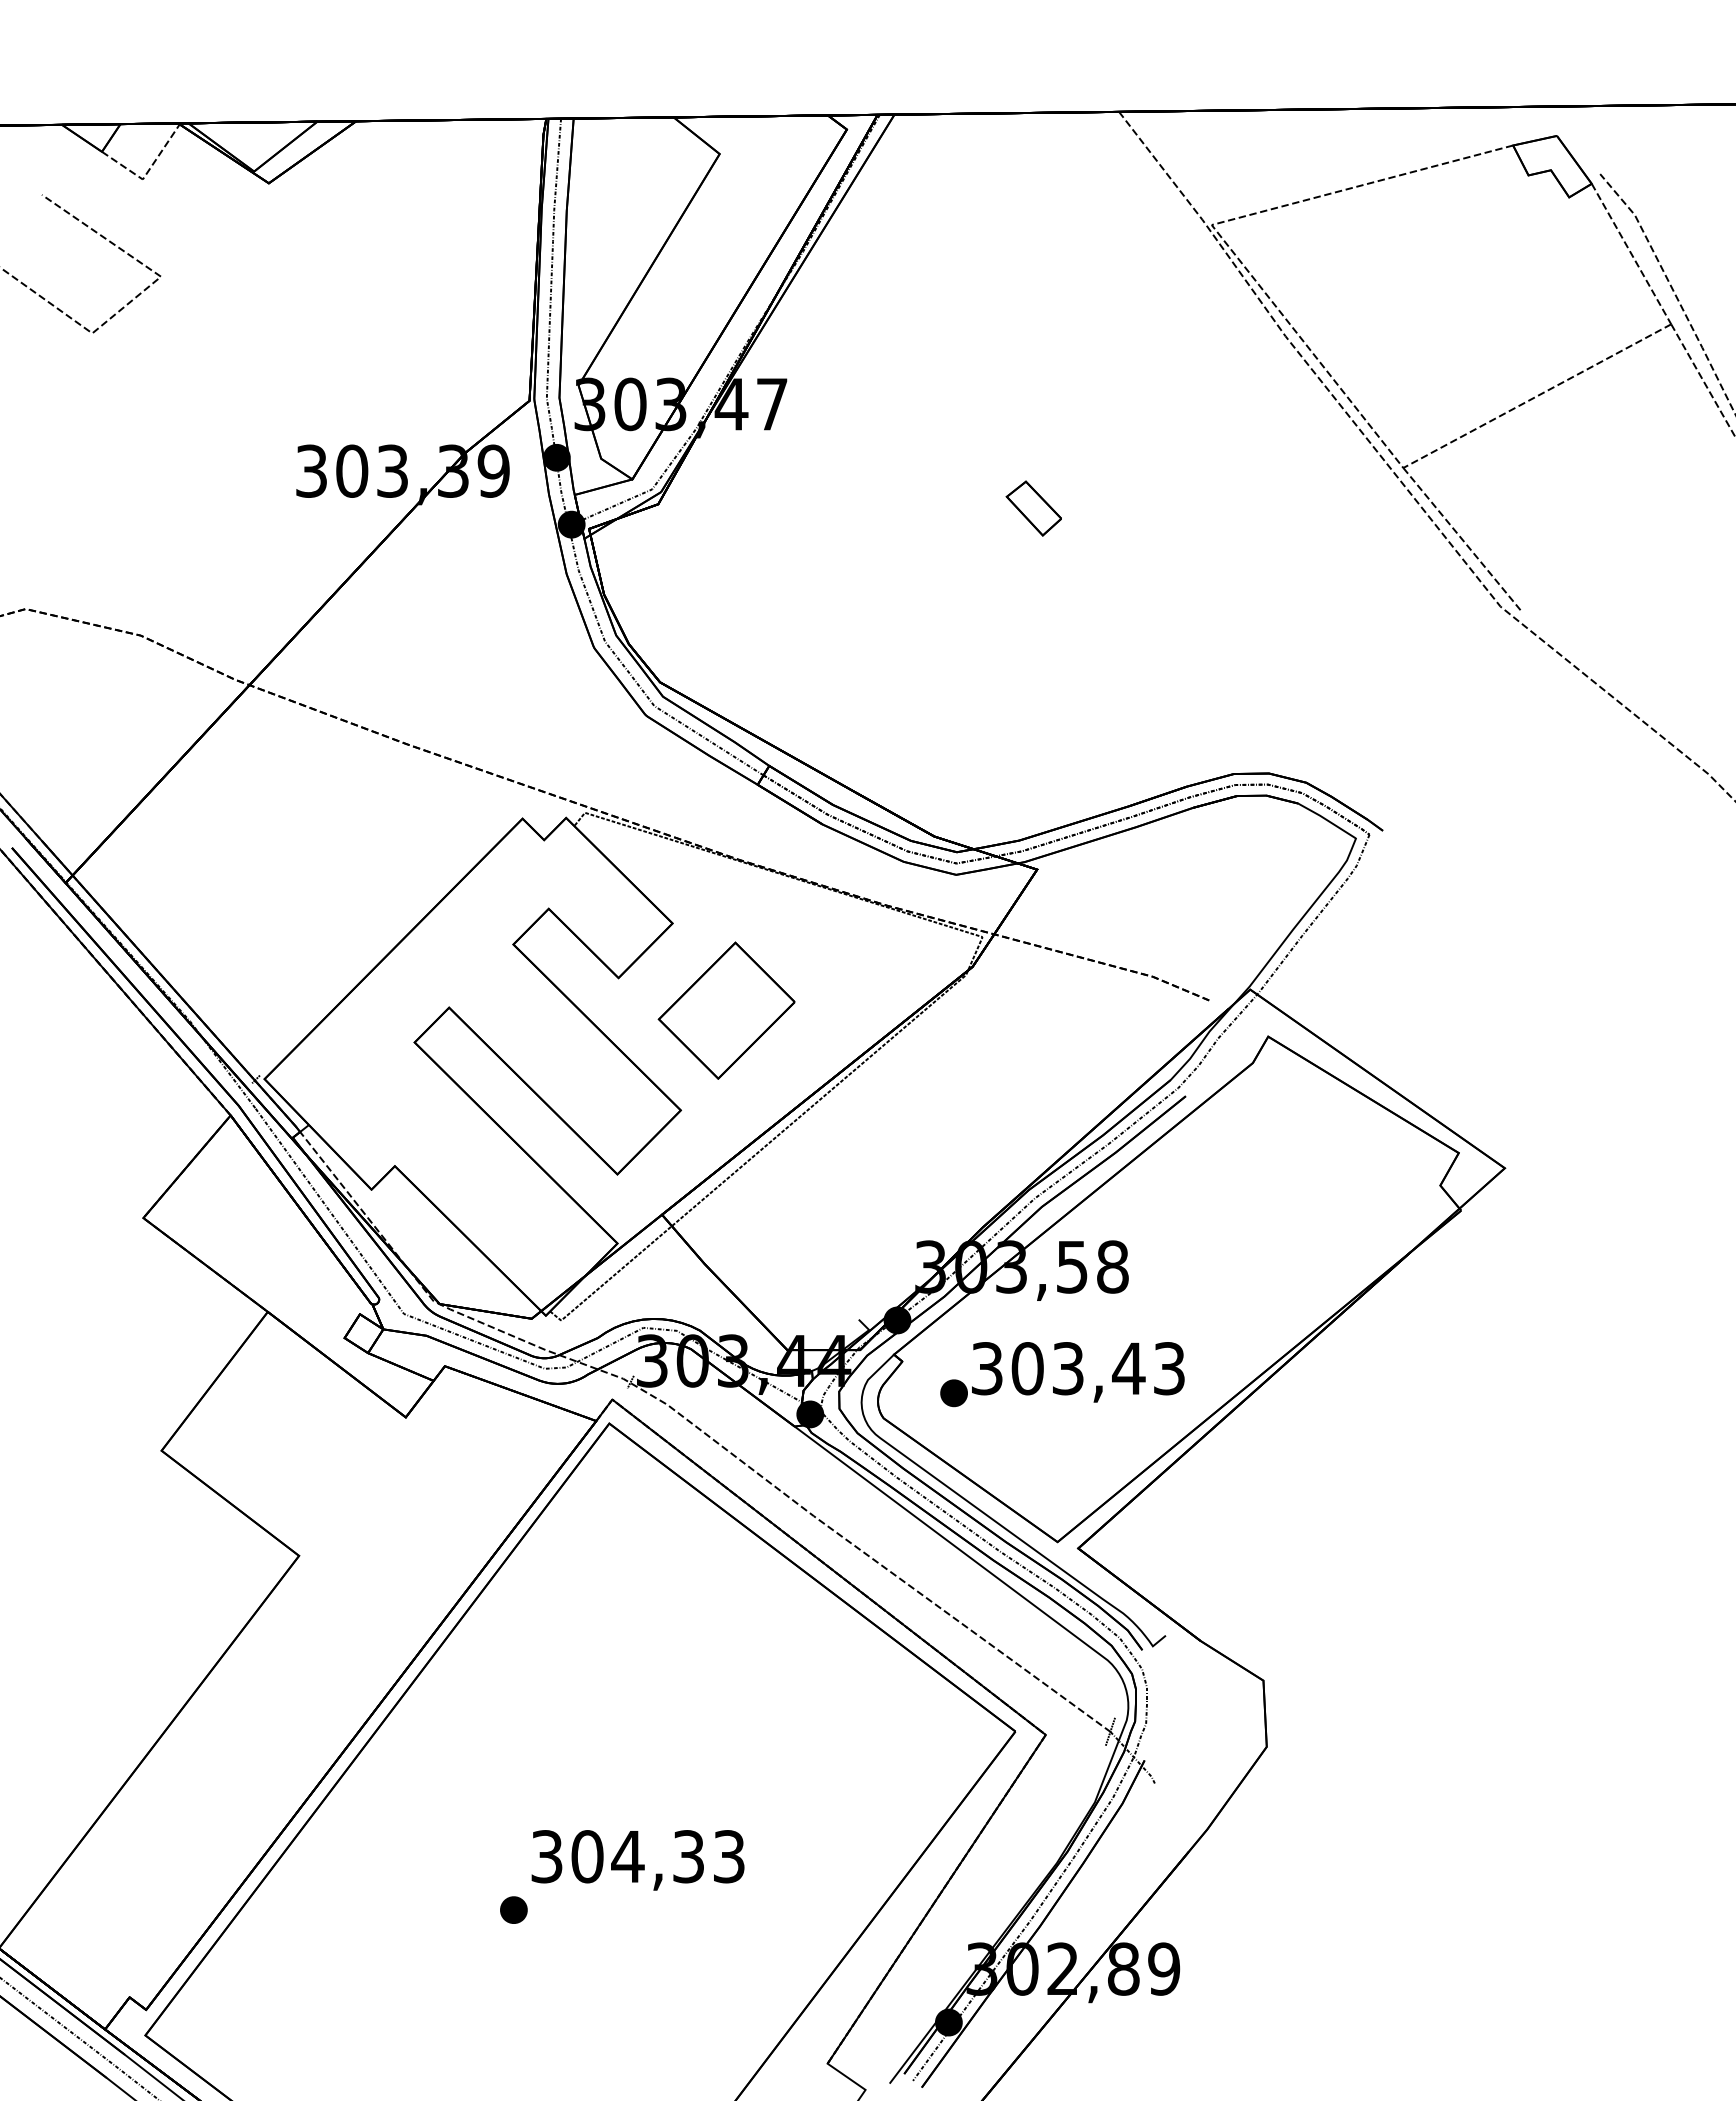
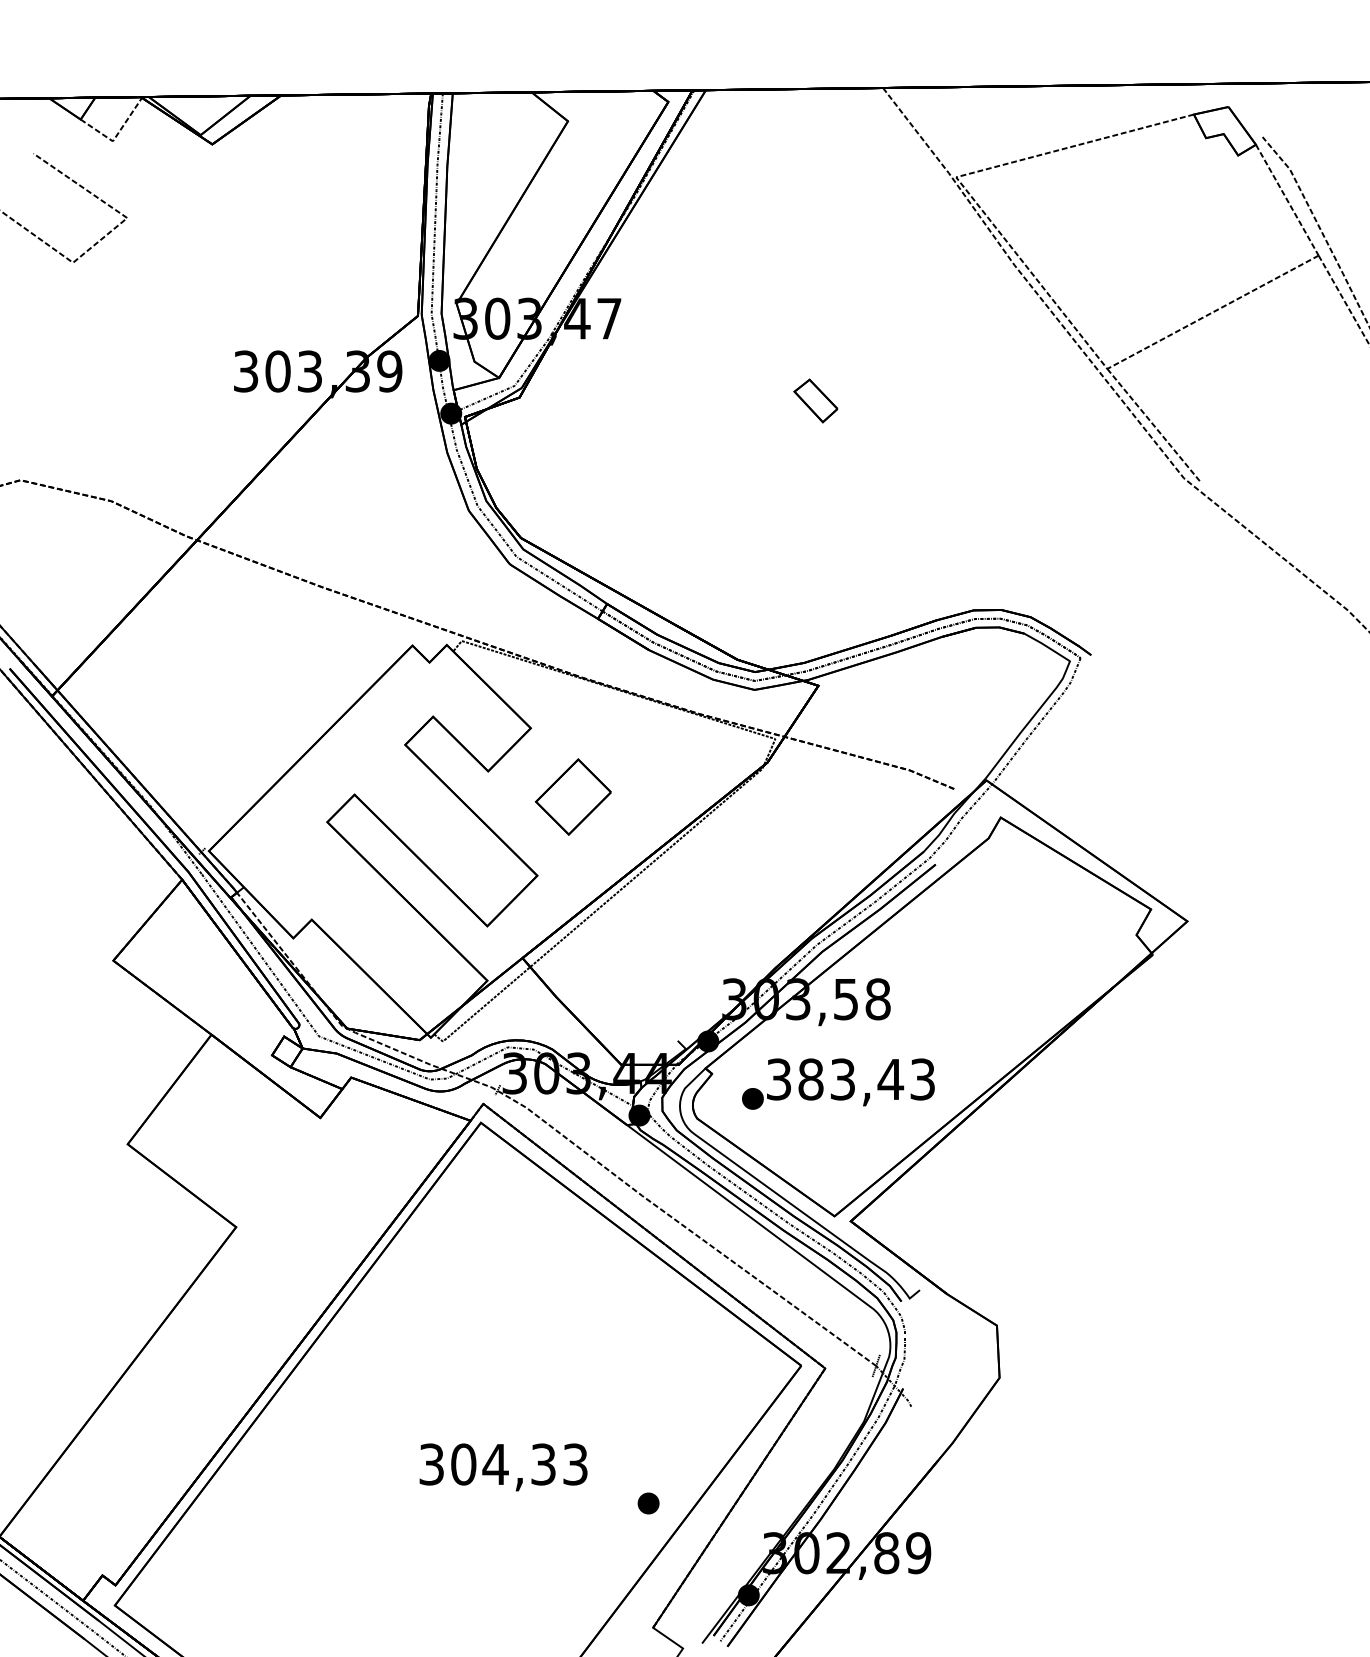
part: (726, 1010) -> (573, 796), size x0.7
text: (1027, 1368) -> (810, 1079), 303,43 -> 383,43
part: (513, 1909) -> (648, 1503), moved

